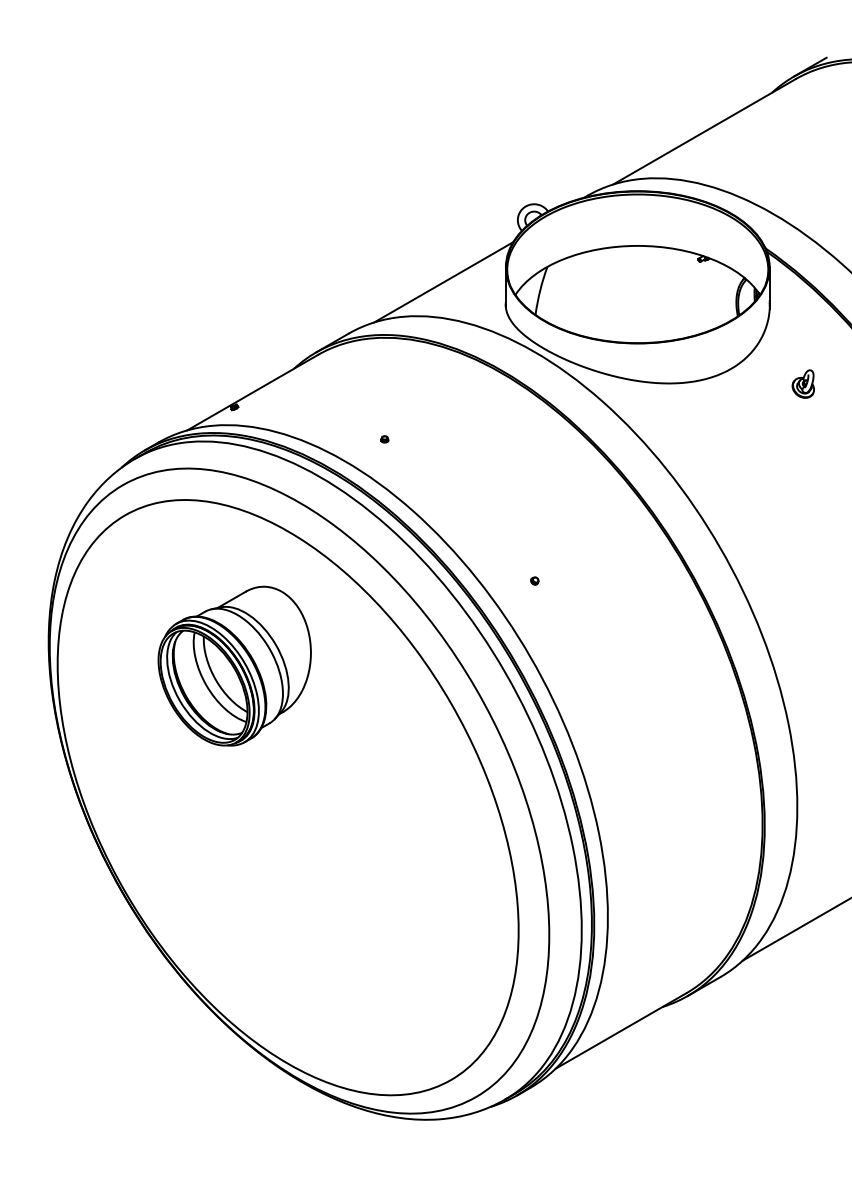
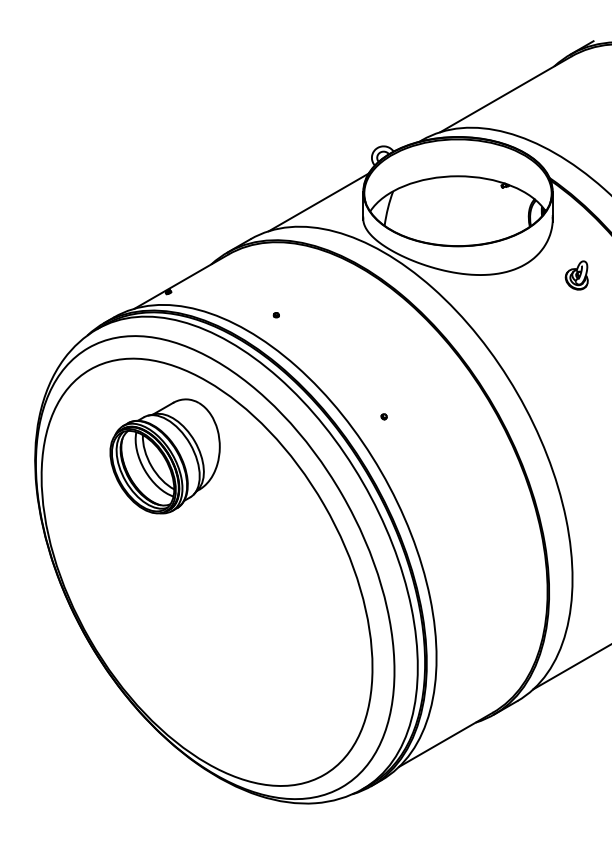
part: (803, 383) -> (576, 275), size x1.43
part: (234, 665) -> (164, 455), moved

